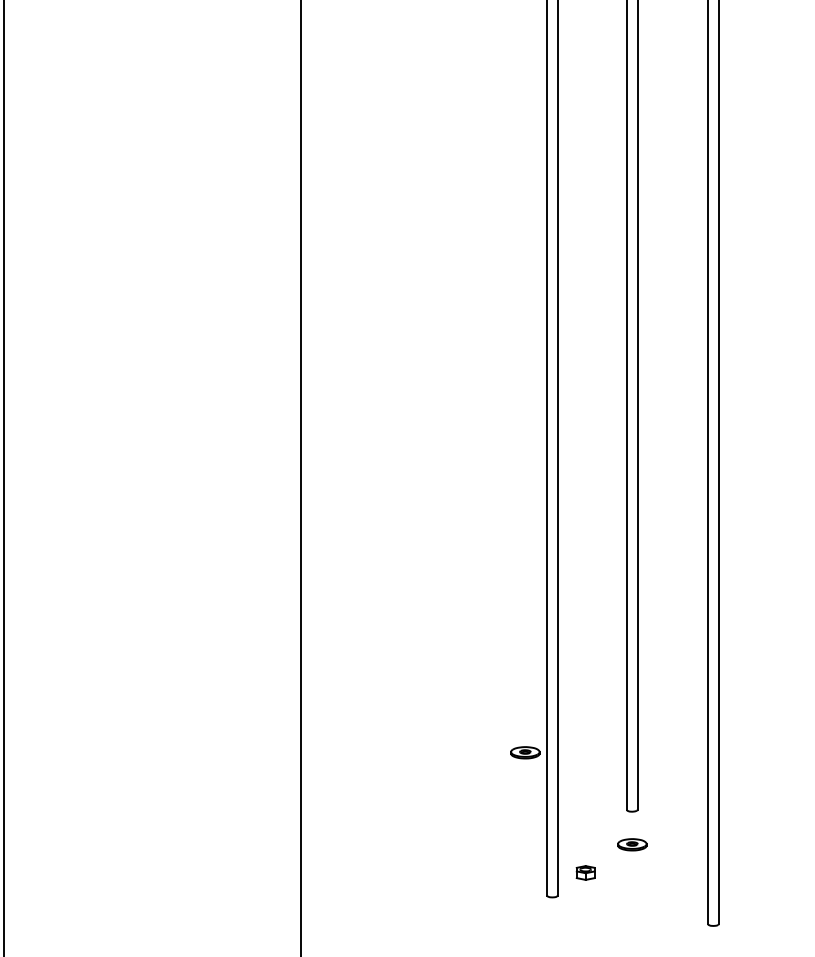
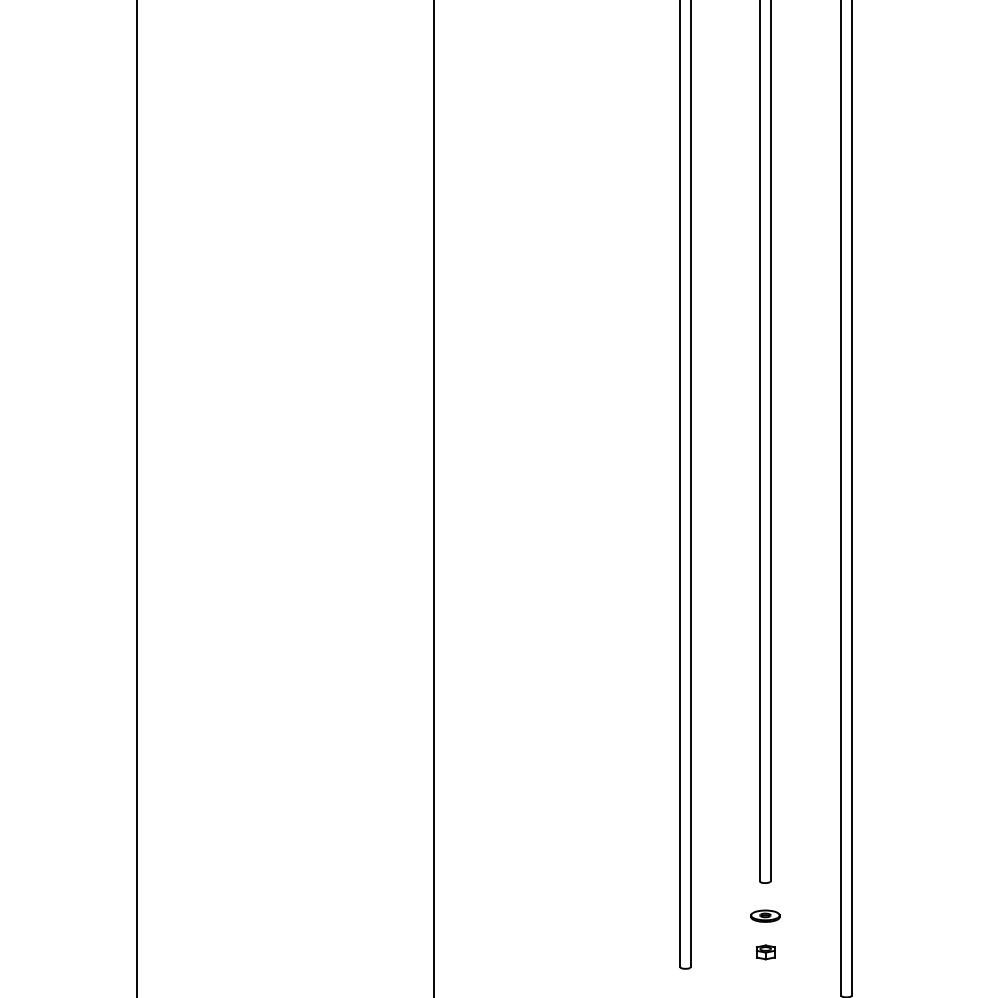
part: (525, 752) -> (658, 823), removed
part: (585, 873) -> (765, 952), moved

